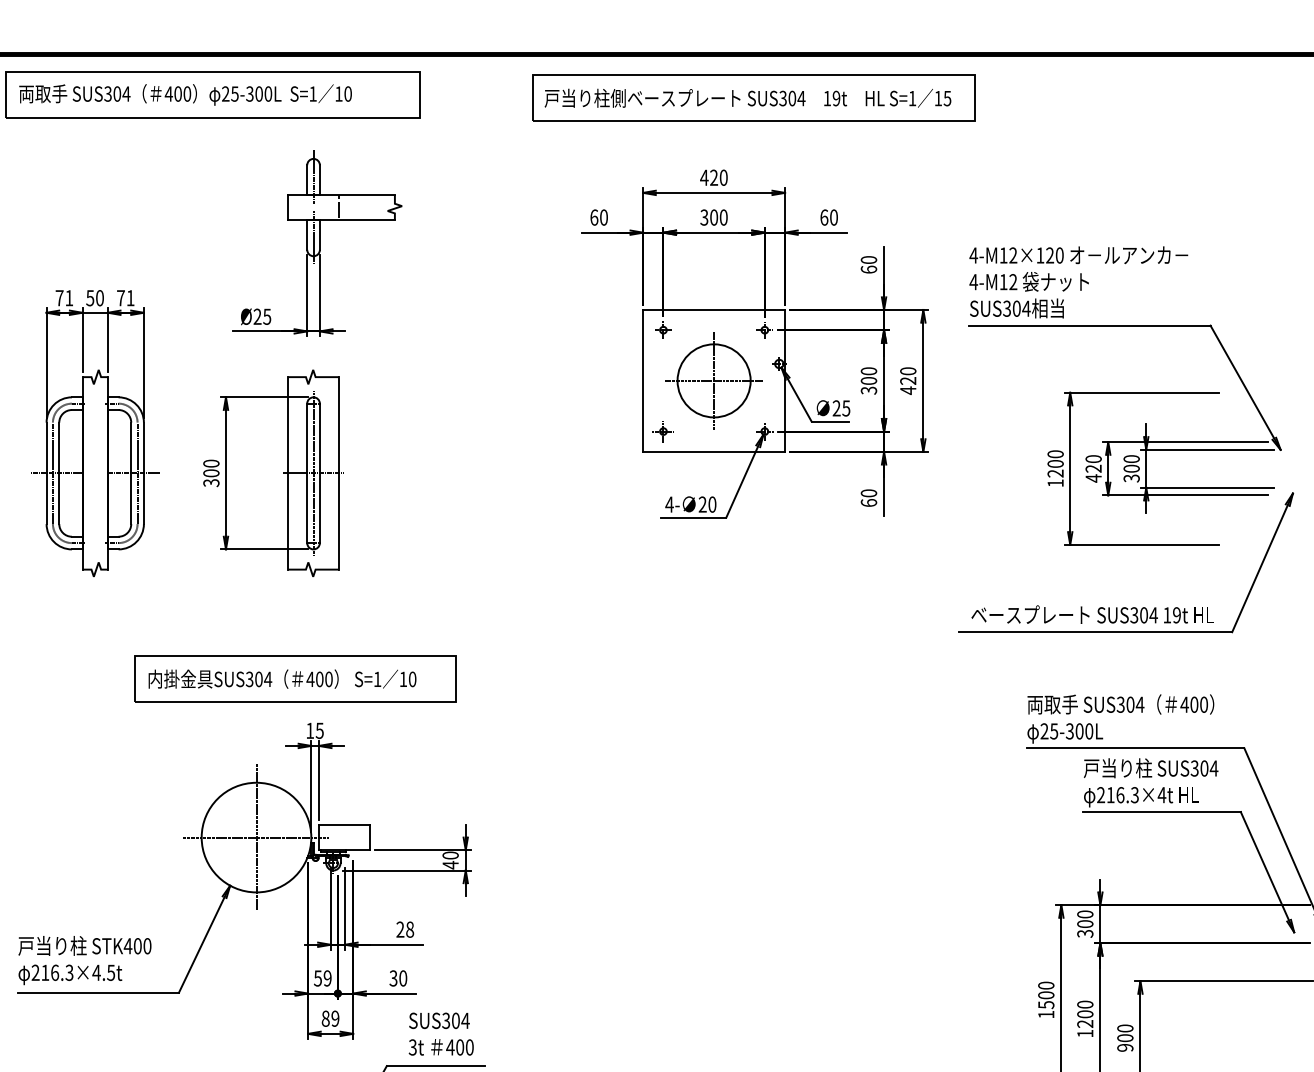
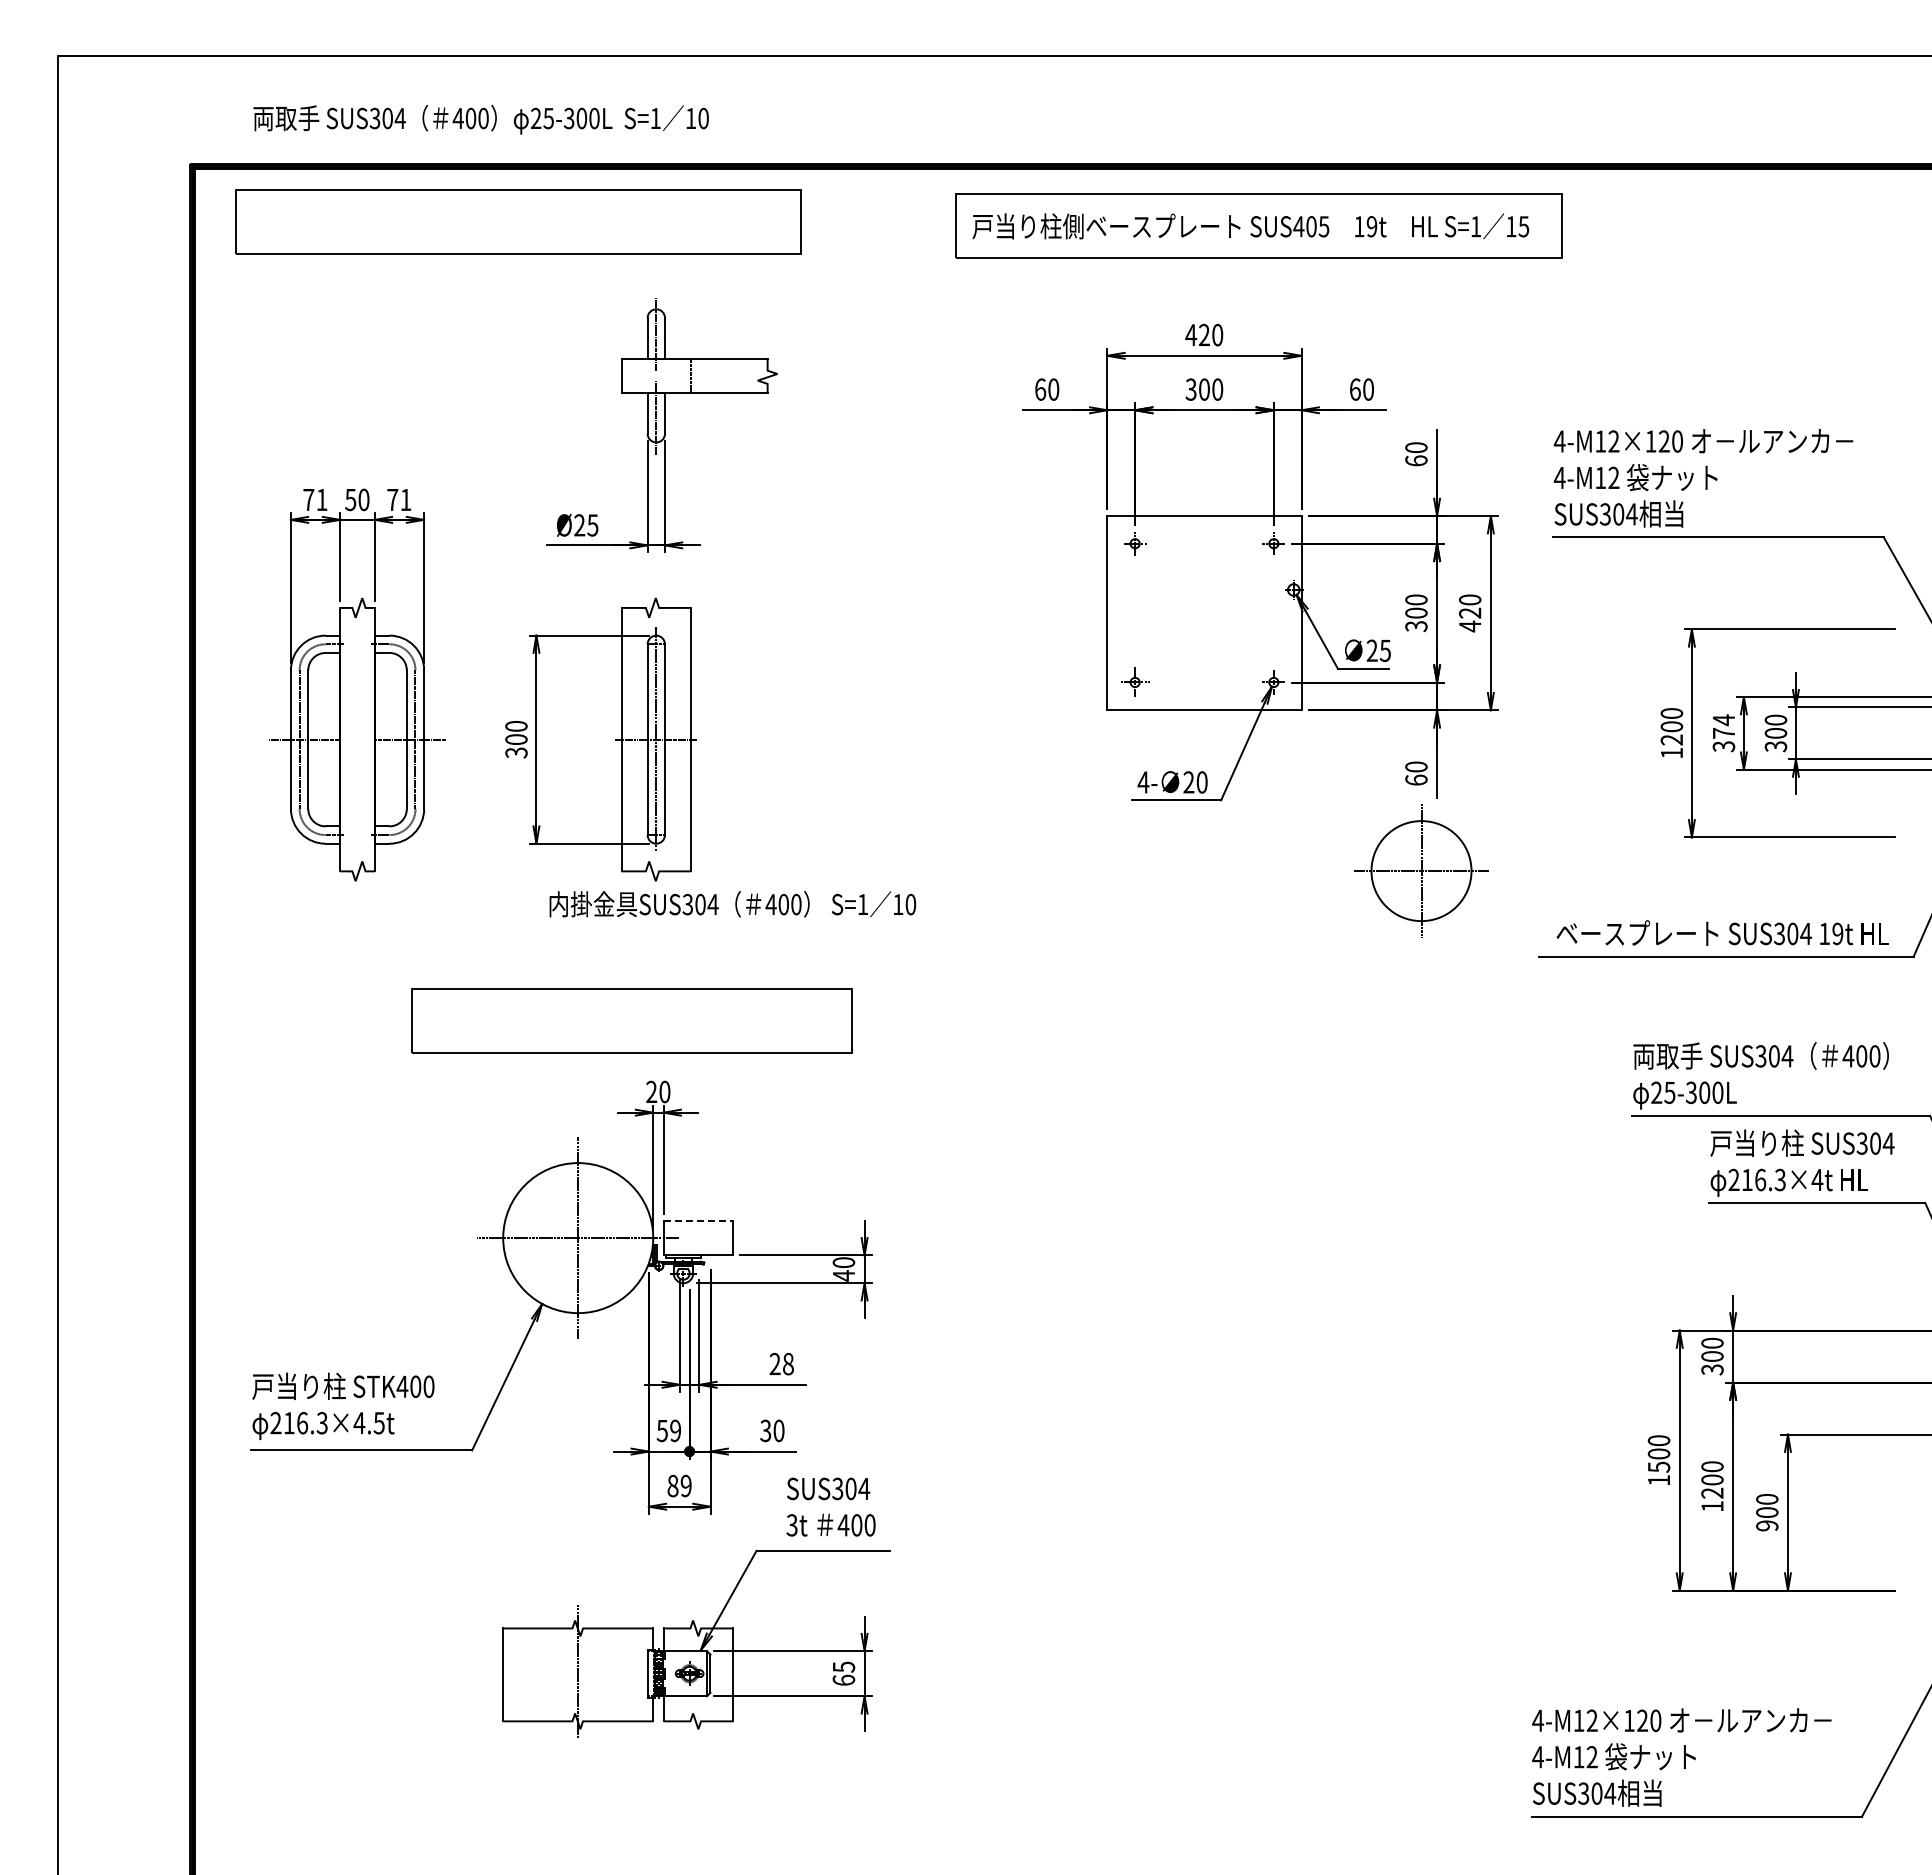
text: (185, 94) -> (480, 119), moved
text: (792, 98) -> (1311, 226), SUS304 -> SUS405
part: (714, 380) -> (1421, 870), moved
text: (1093, 468) -> (1723, 733), 420 -> 374
text: (282, 679) -> (732, 904), moved
text: (315, 730) -> (658, 1091), 15 -> 20
line: (344, 824) -> (698, 1220), solid -> dashed

